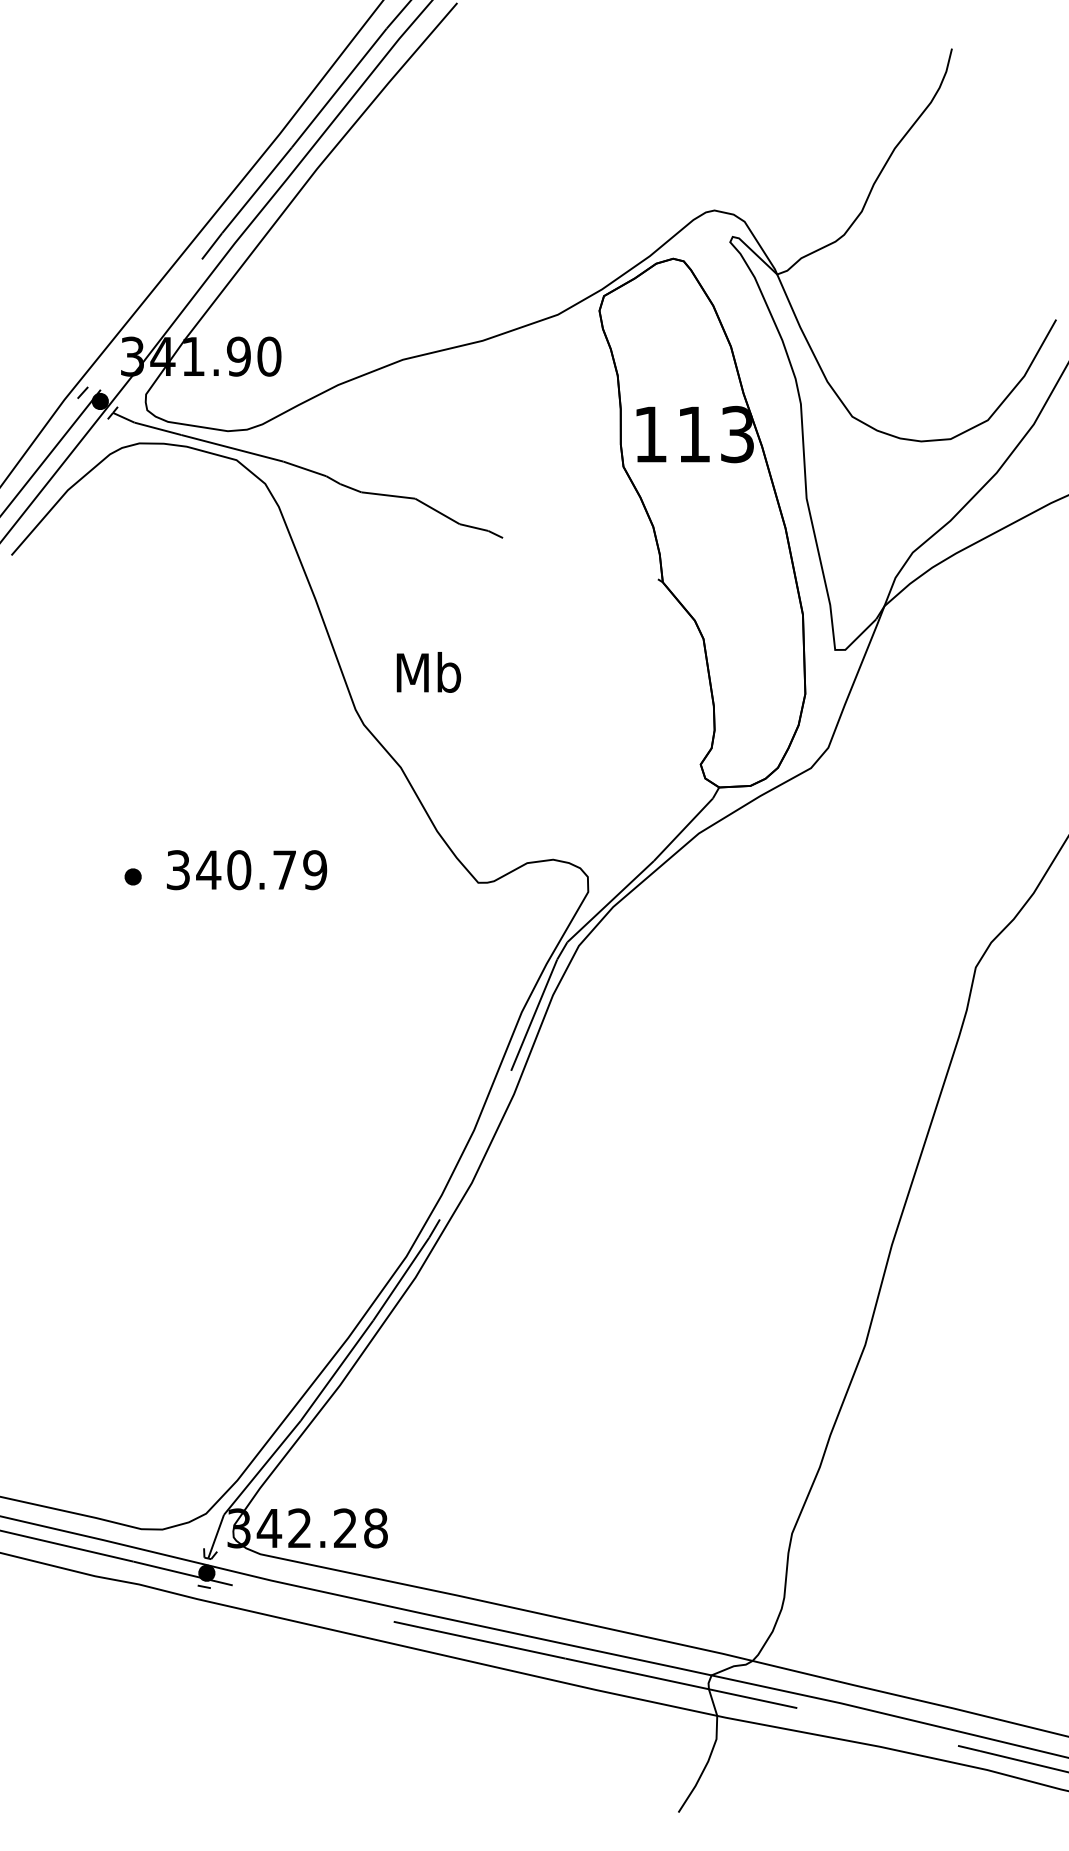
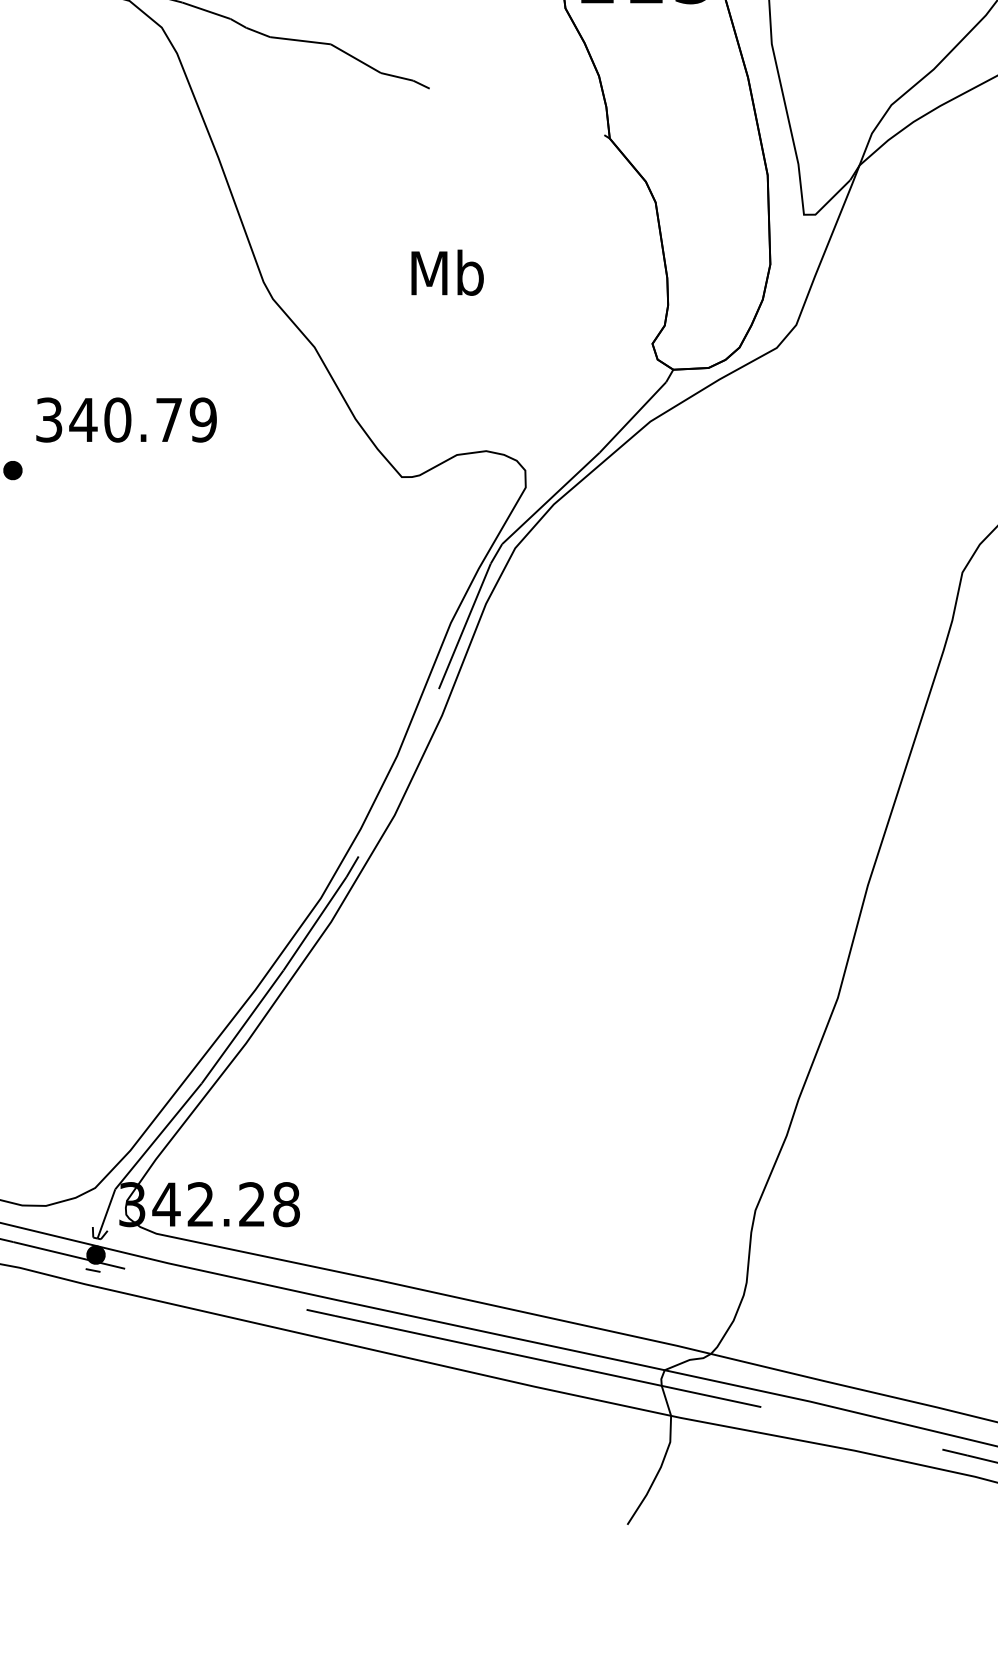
text: (428, 672) -> (447, 272), moved
text: (247, 870) -> (127, 420), moved

